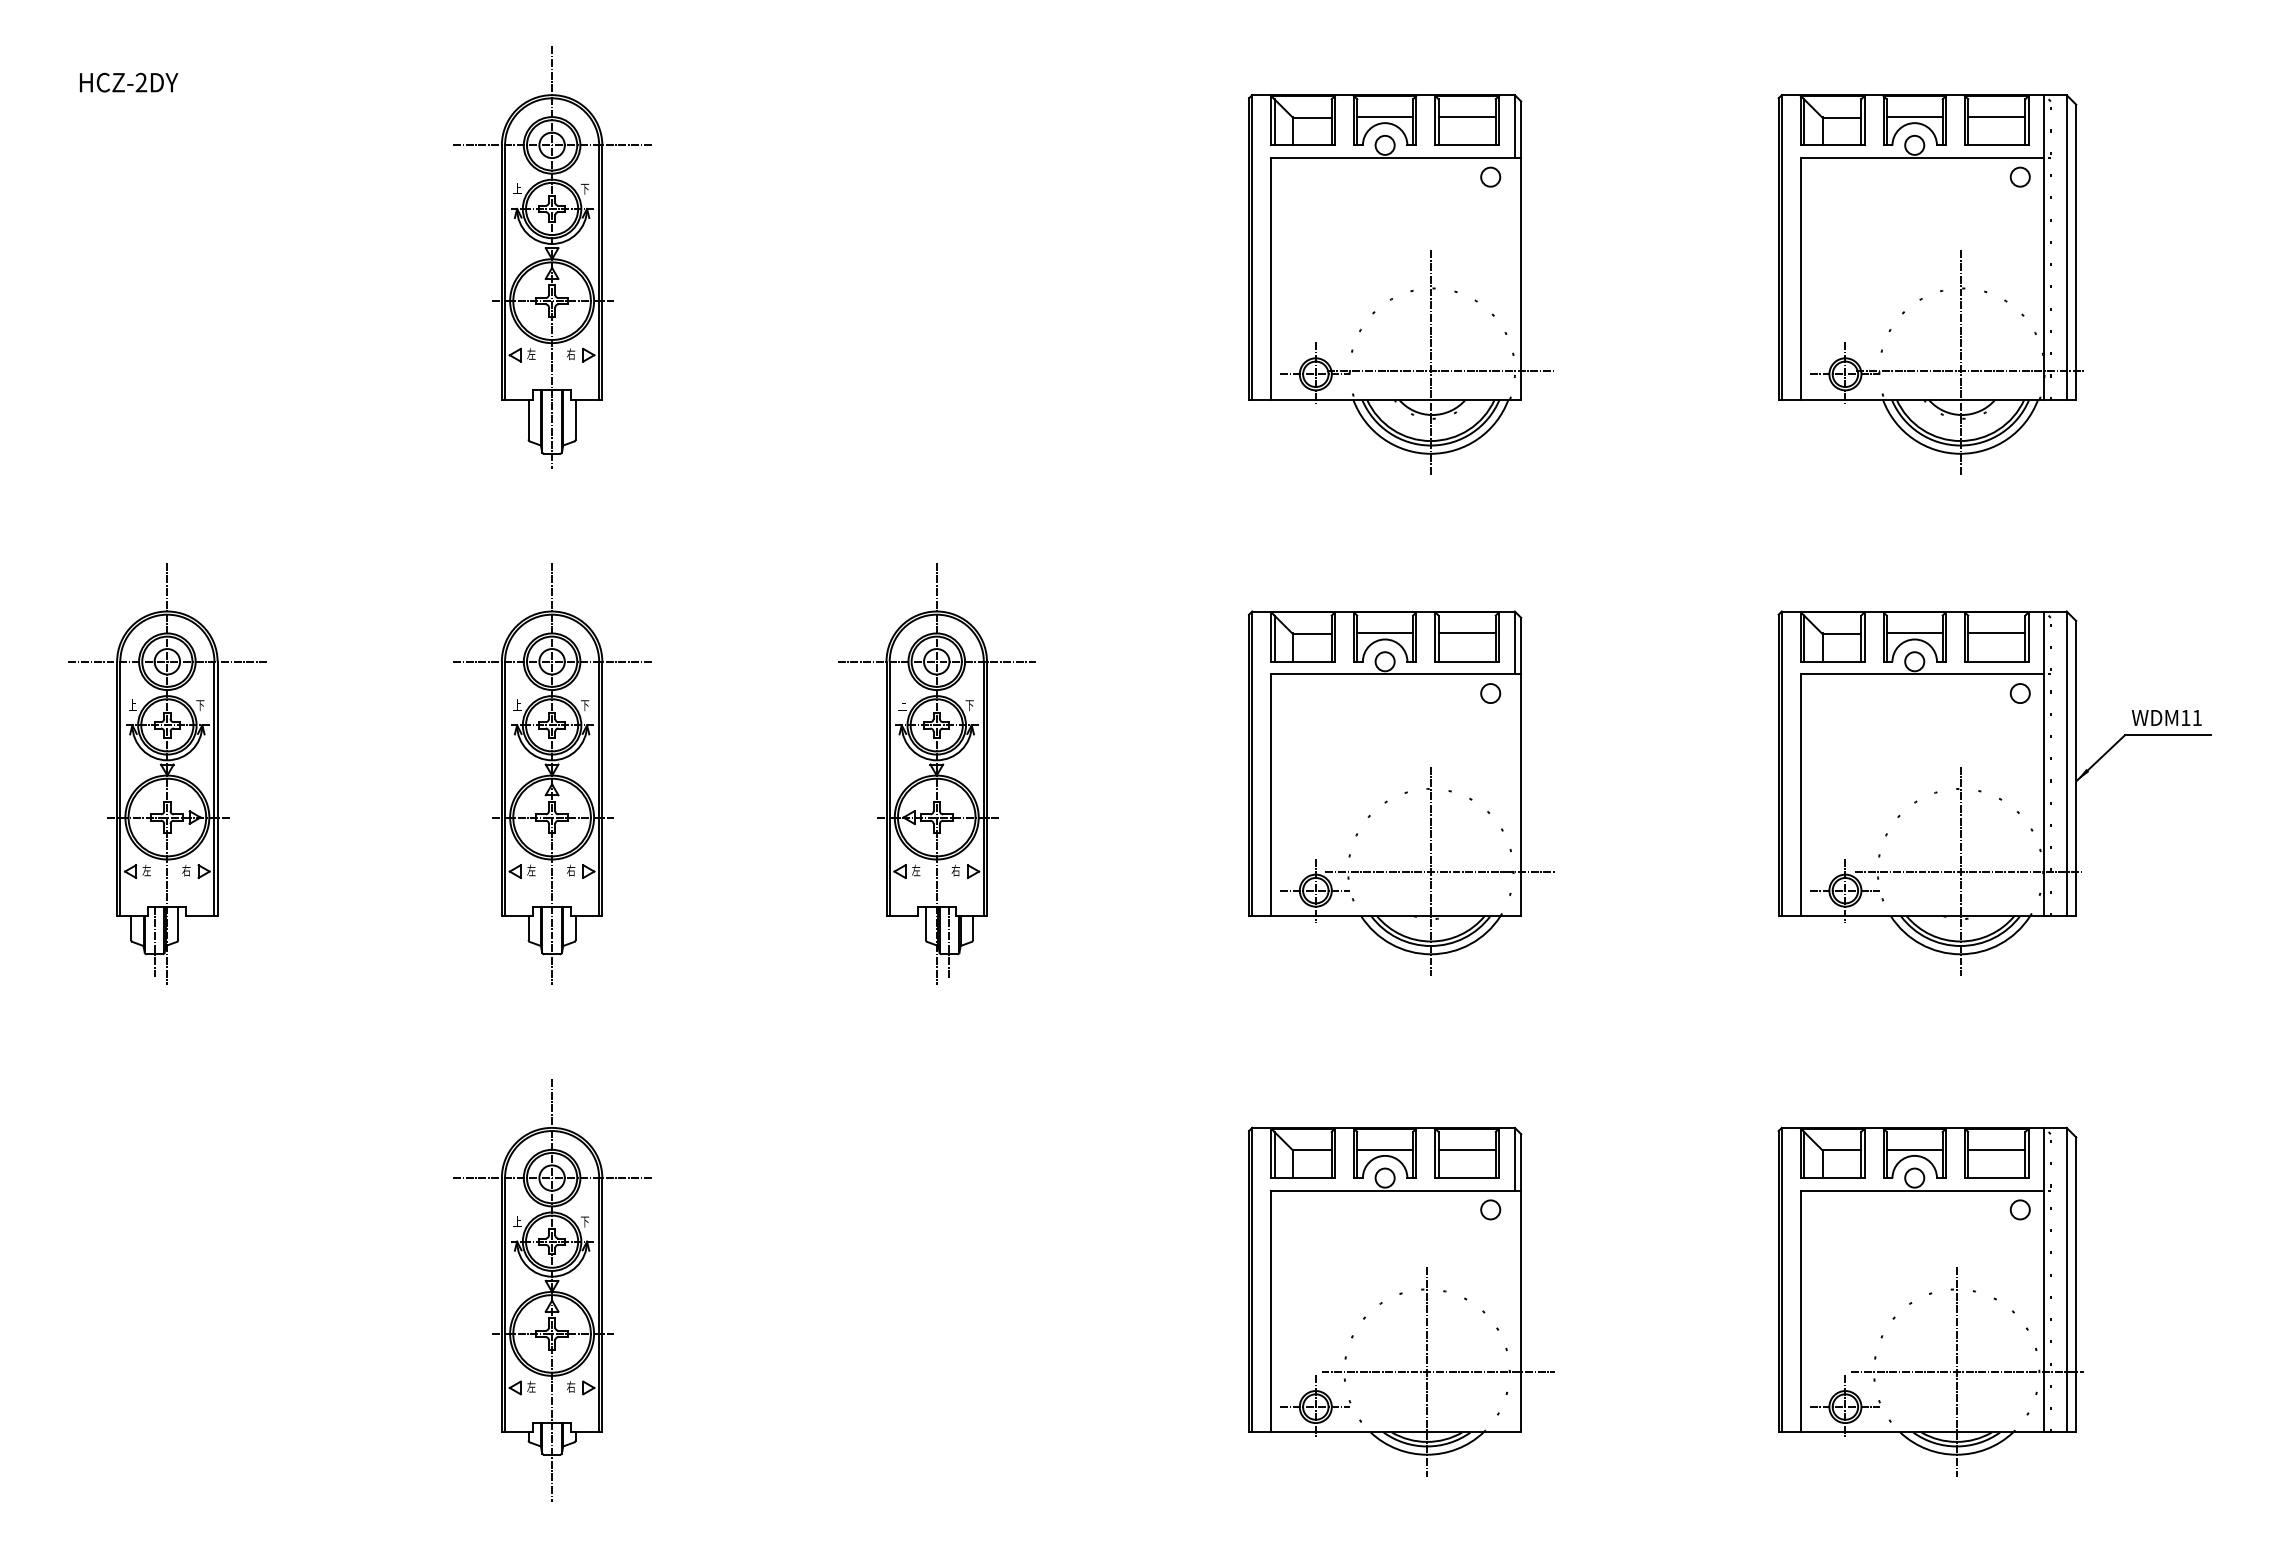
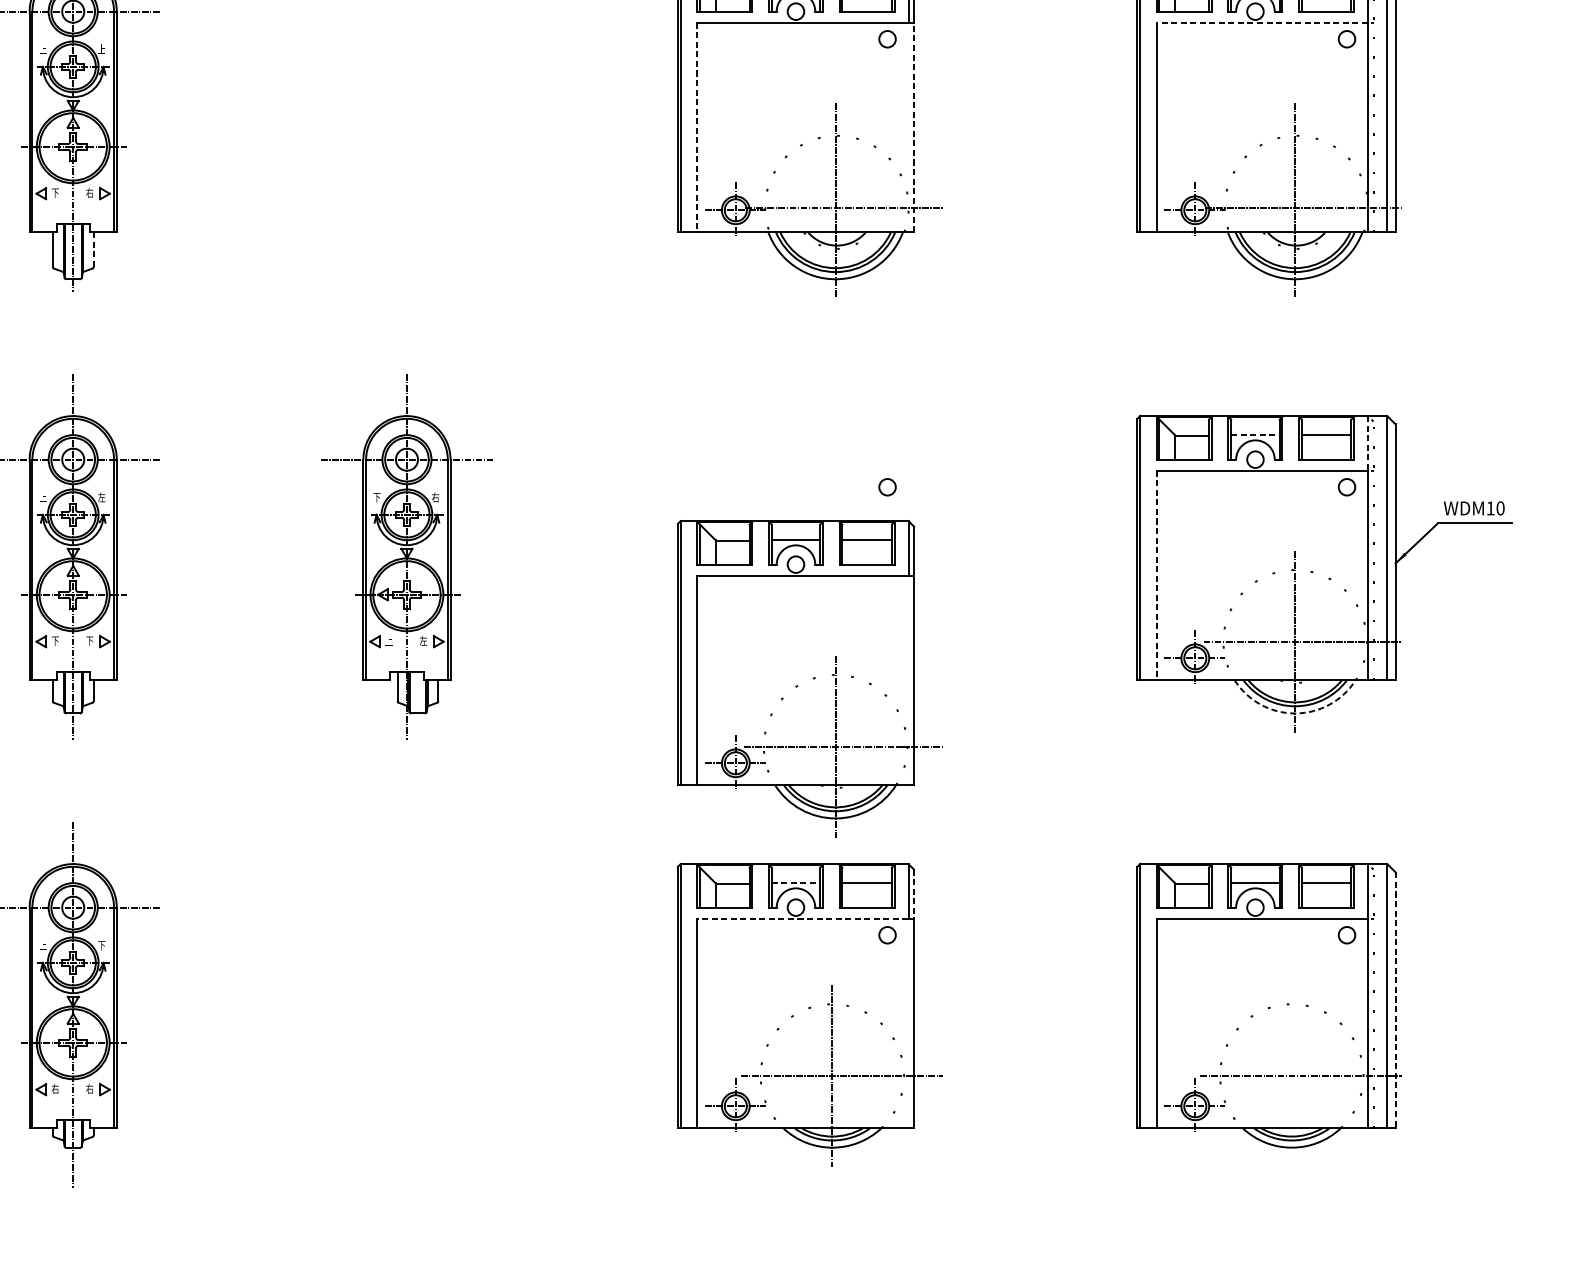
line: (1922, 158) -> (1262, 23), solid -> dashed
text: (584, 188) -> (101, 49), 下 -> 上
line: (1271, 278) -> (697, 127), solid -> dashed
line: (1521, 278) -> (914, 127), solid -> dashed
text: (531, 354) -> (55, 193), 左 -> 下
line: (575, 419) -> (93, 249), solid -> dashed
line: (1914, 633) -> (1255, 435), solid -> dashed
line: (2044, 643) -> (1368, 443), solid -> dashed
text: (584, 705) -> (101, 497), 下 -> 左
text: (902, 705) -> (377, 497), 上 -> 下
text: (969, 705) -> (435, 497), 下 -> 右
text: (2196, 717) -> (1499, 508), WDM11 -> WDM10
part: (1401, 792) -> (810, 678), moved
line: (1800, 795) -> (1156, 575), solid -> dashed
text: (531, 870) -> (55, 640), 左 -> 下
text: (571, 870) -> (90, 640), 右 -> 下
text: (916, 870) -> (389, 640), 左 -> 上
text: (955, 870) -> (423, 640), 右 -> 左
line: (949, 941) -> (418, 702), removed
arc: (1960, 954) -> (1295, 713), solid -> dashed
line: (1385, 1149) -> (796, 882), solid -> dashed
line: (1521, 1163) -> (914, 894), solid -> dashed
line: (1393, 1190) -> (803, 918), solid -> dashed
line: (2076, 1284) -> (1395, 999), solid -> dashed
line: (1956, 1371) -> (1291, 1075), removed
text: (531, 1386) -> (55, 1088), 左 -> 右

